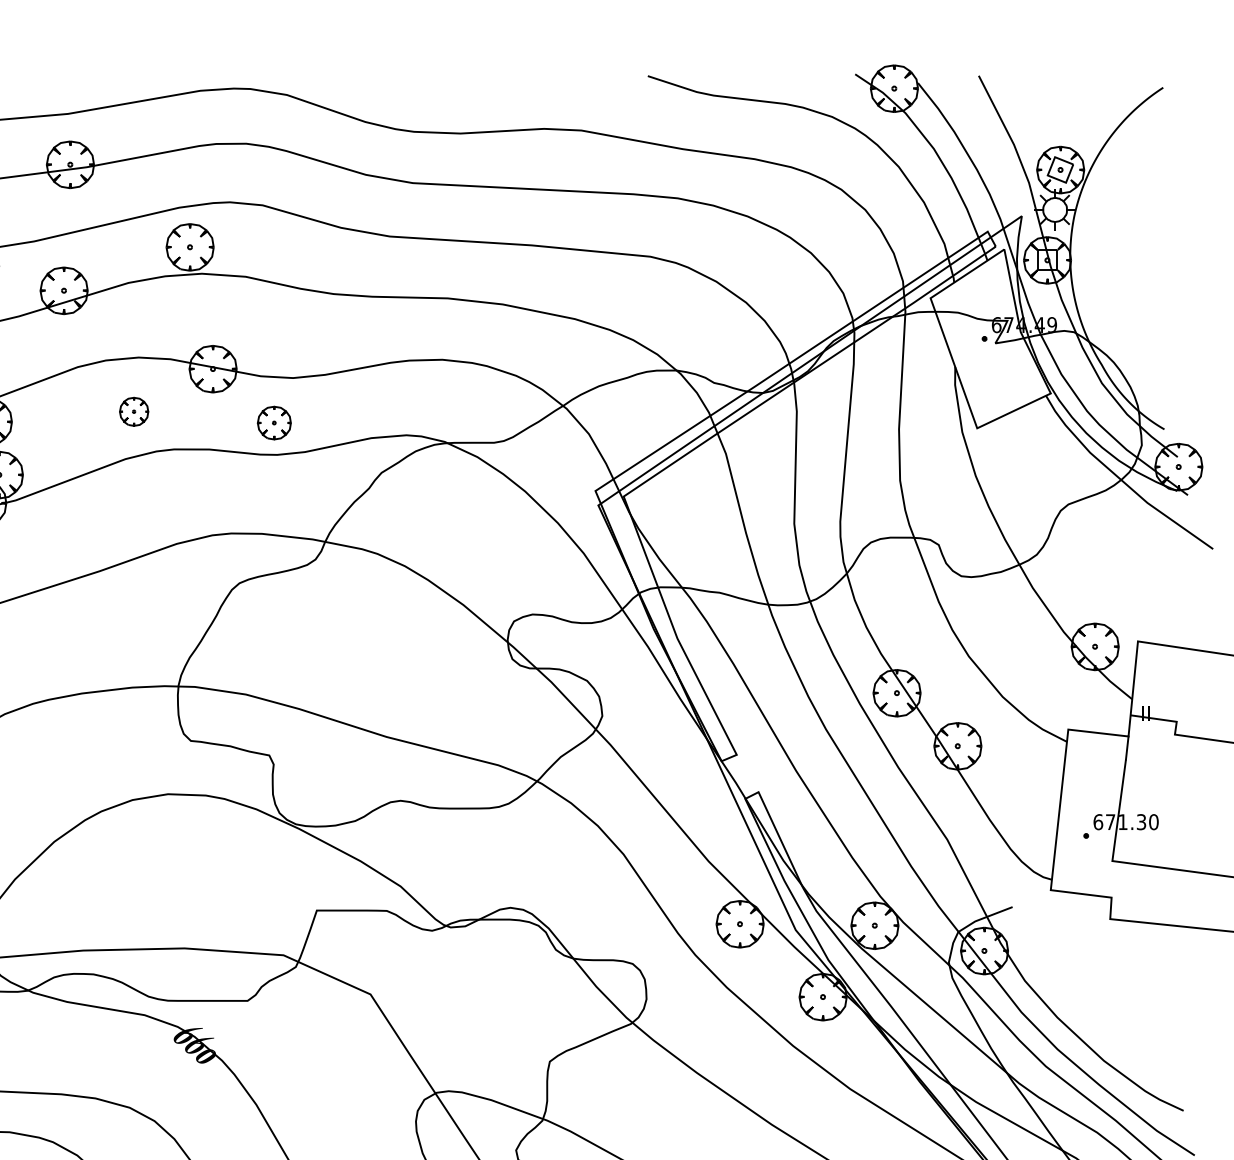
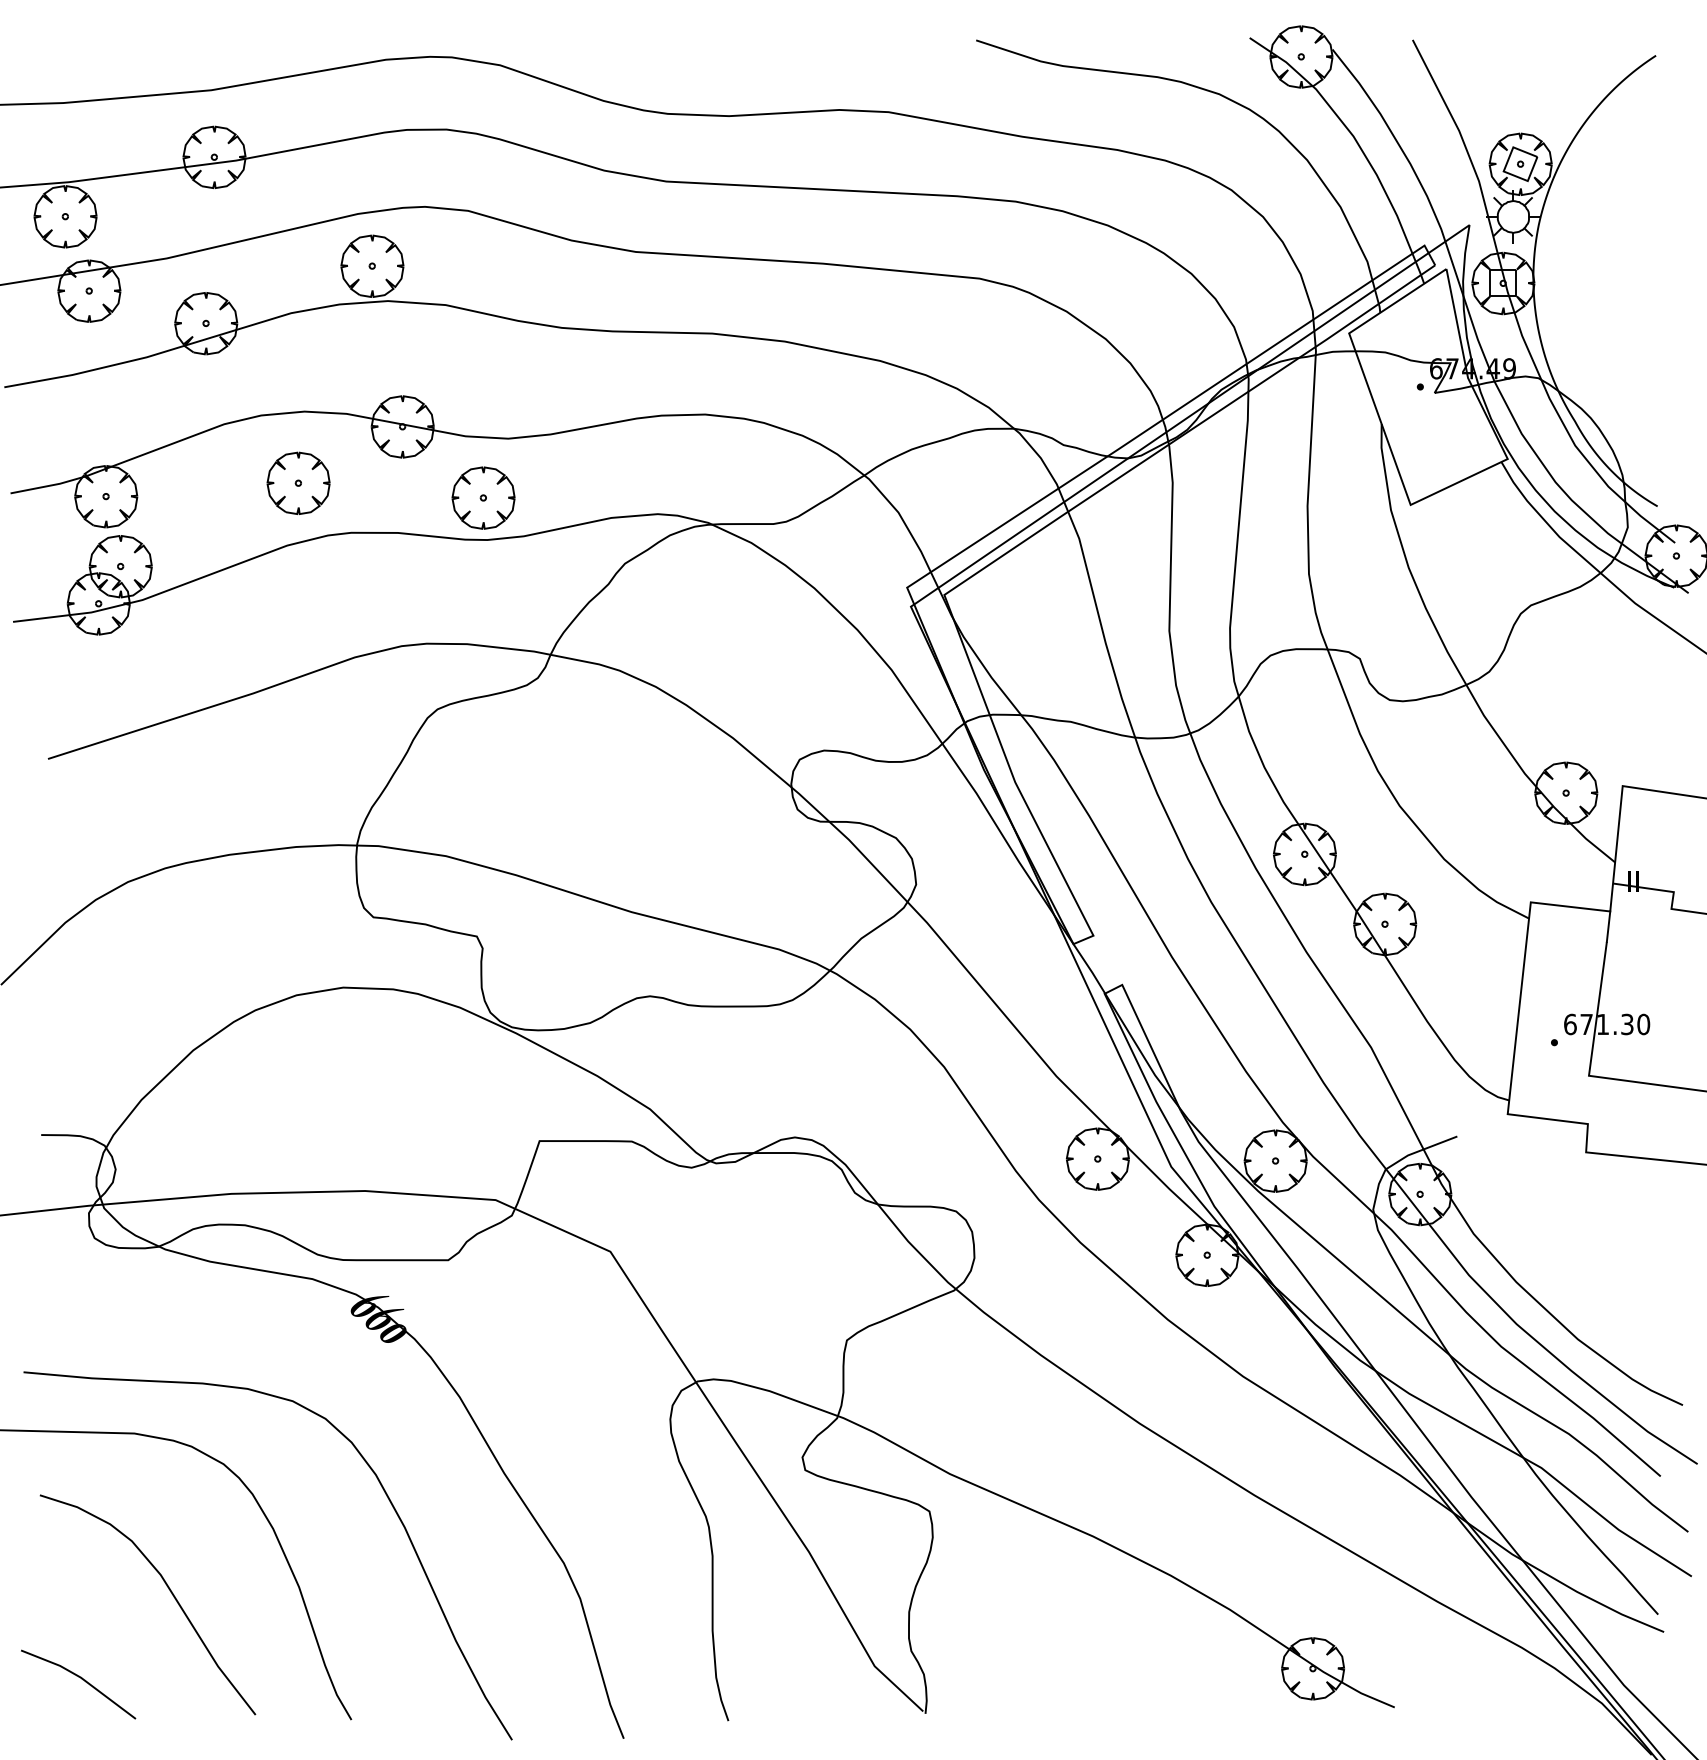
part: (134, 411) -> (298, 482), size x1.67
part: (274, 422) -> (483, 497), size x1.43

